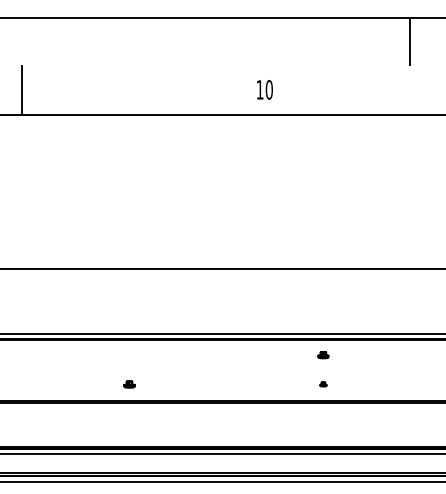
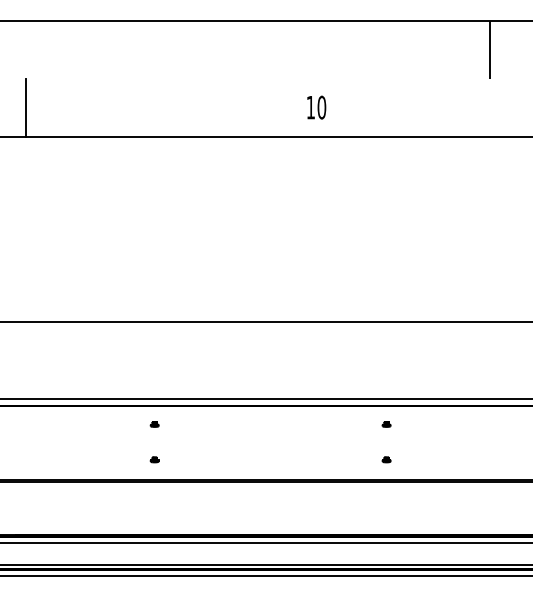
part: (129, 354) -> (154, 424), added
part: (323, 354) -> (386, 424), size x0.62
part: (129, 384) -> (154, 459), size x0.62

